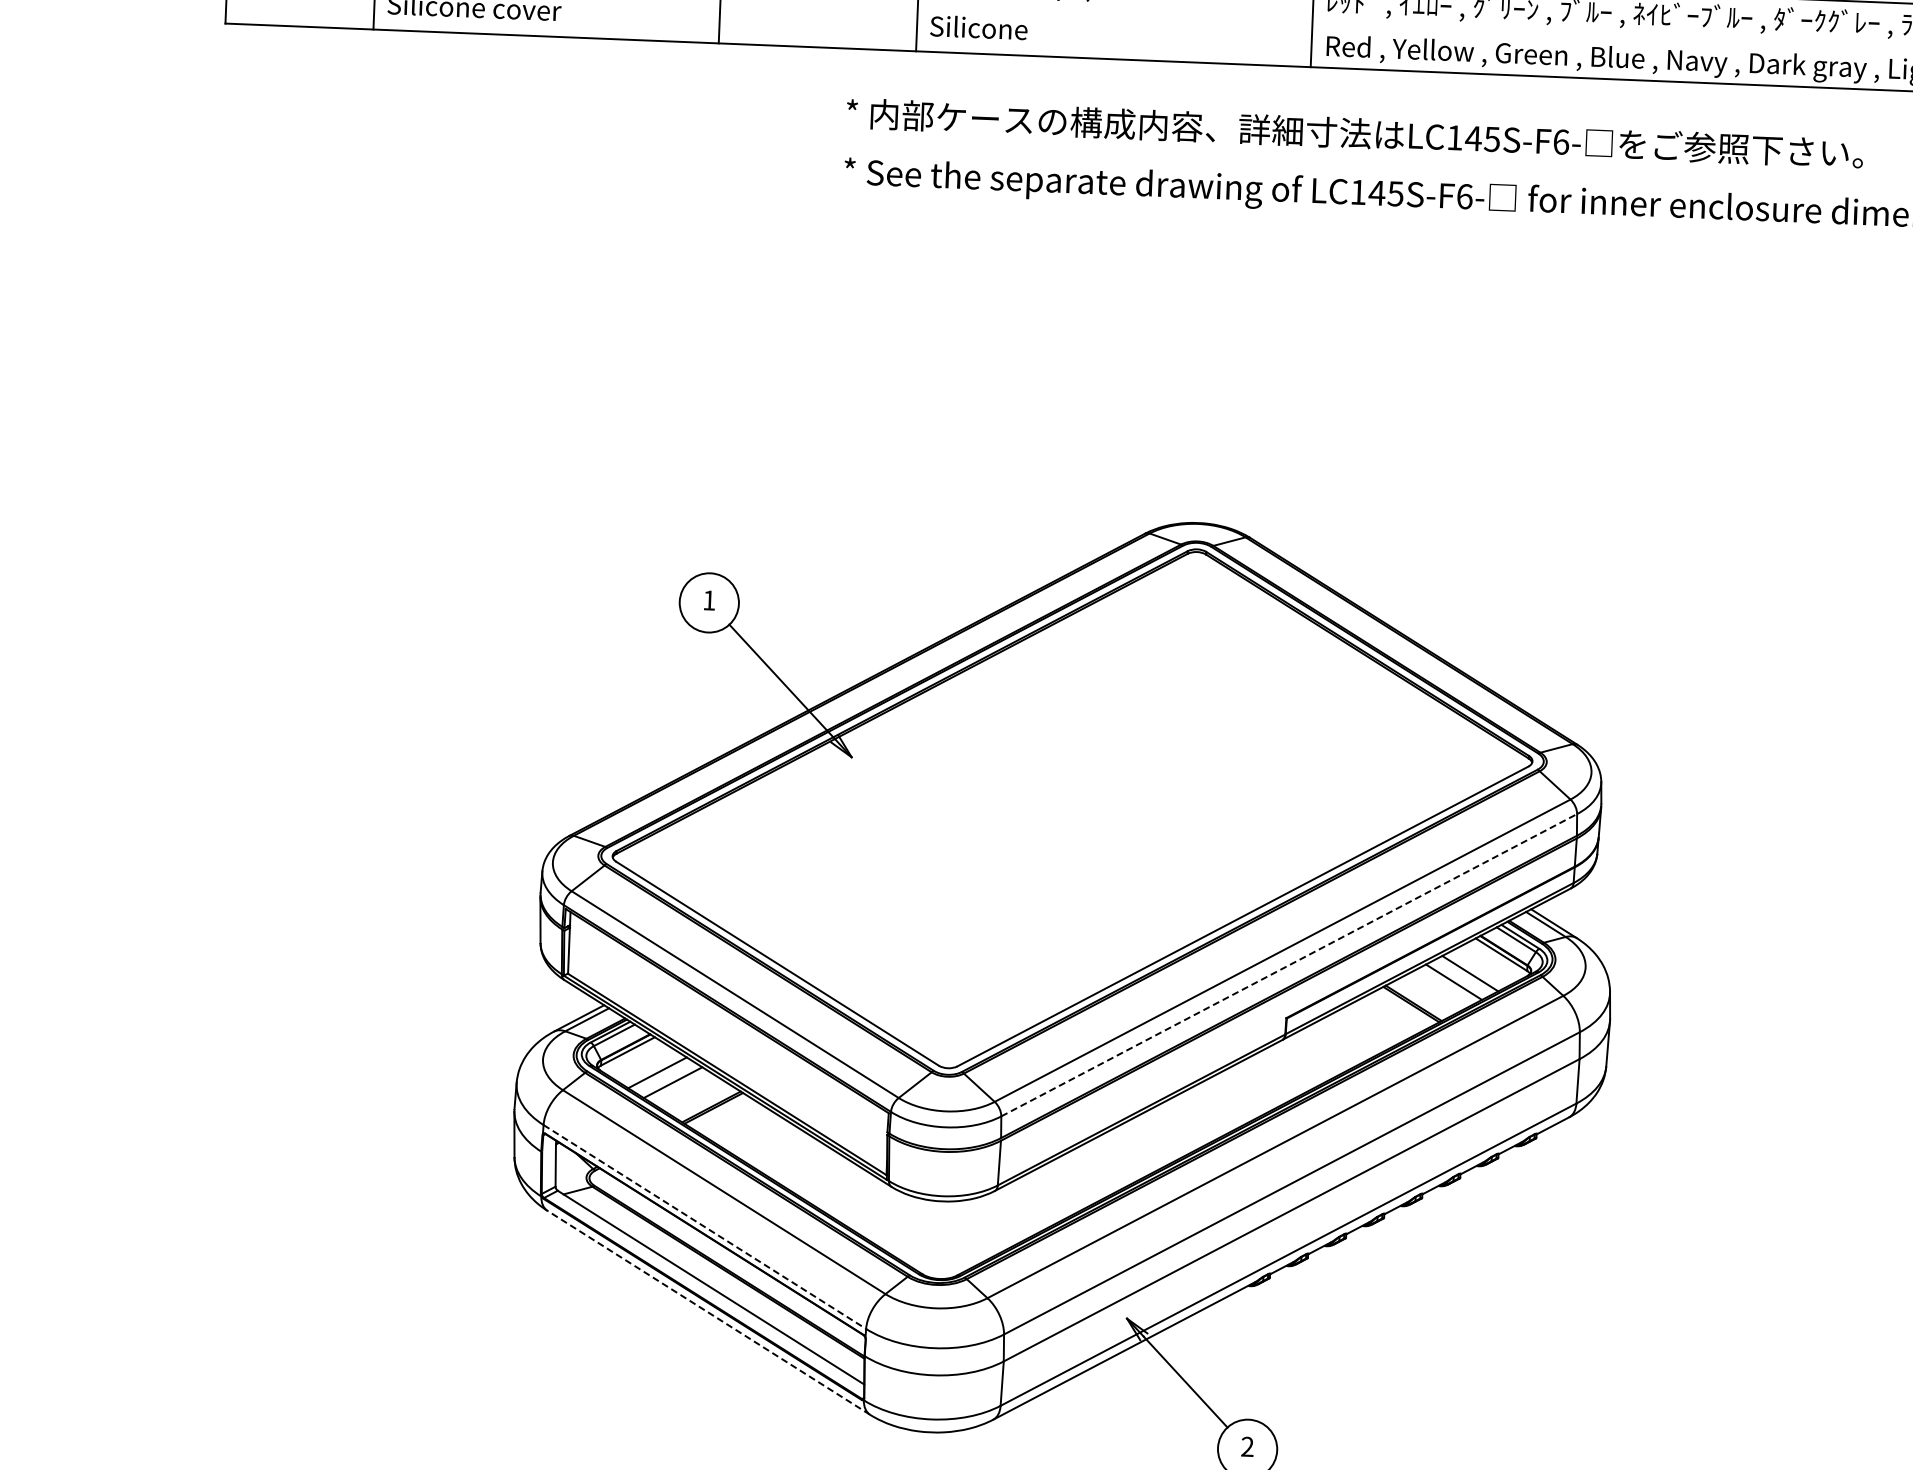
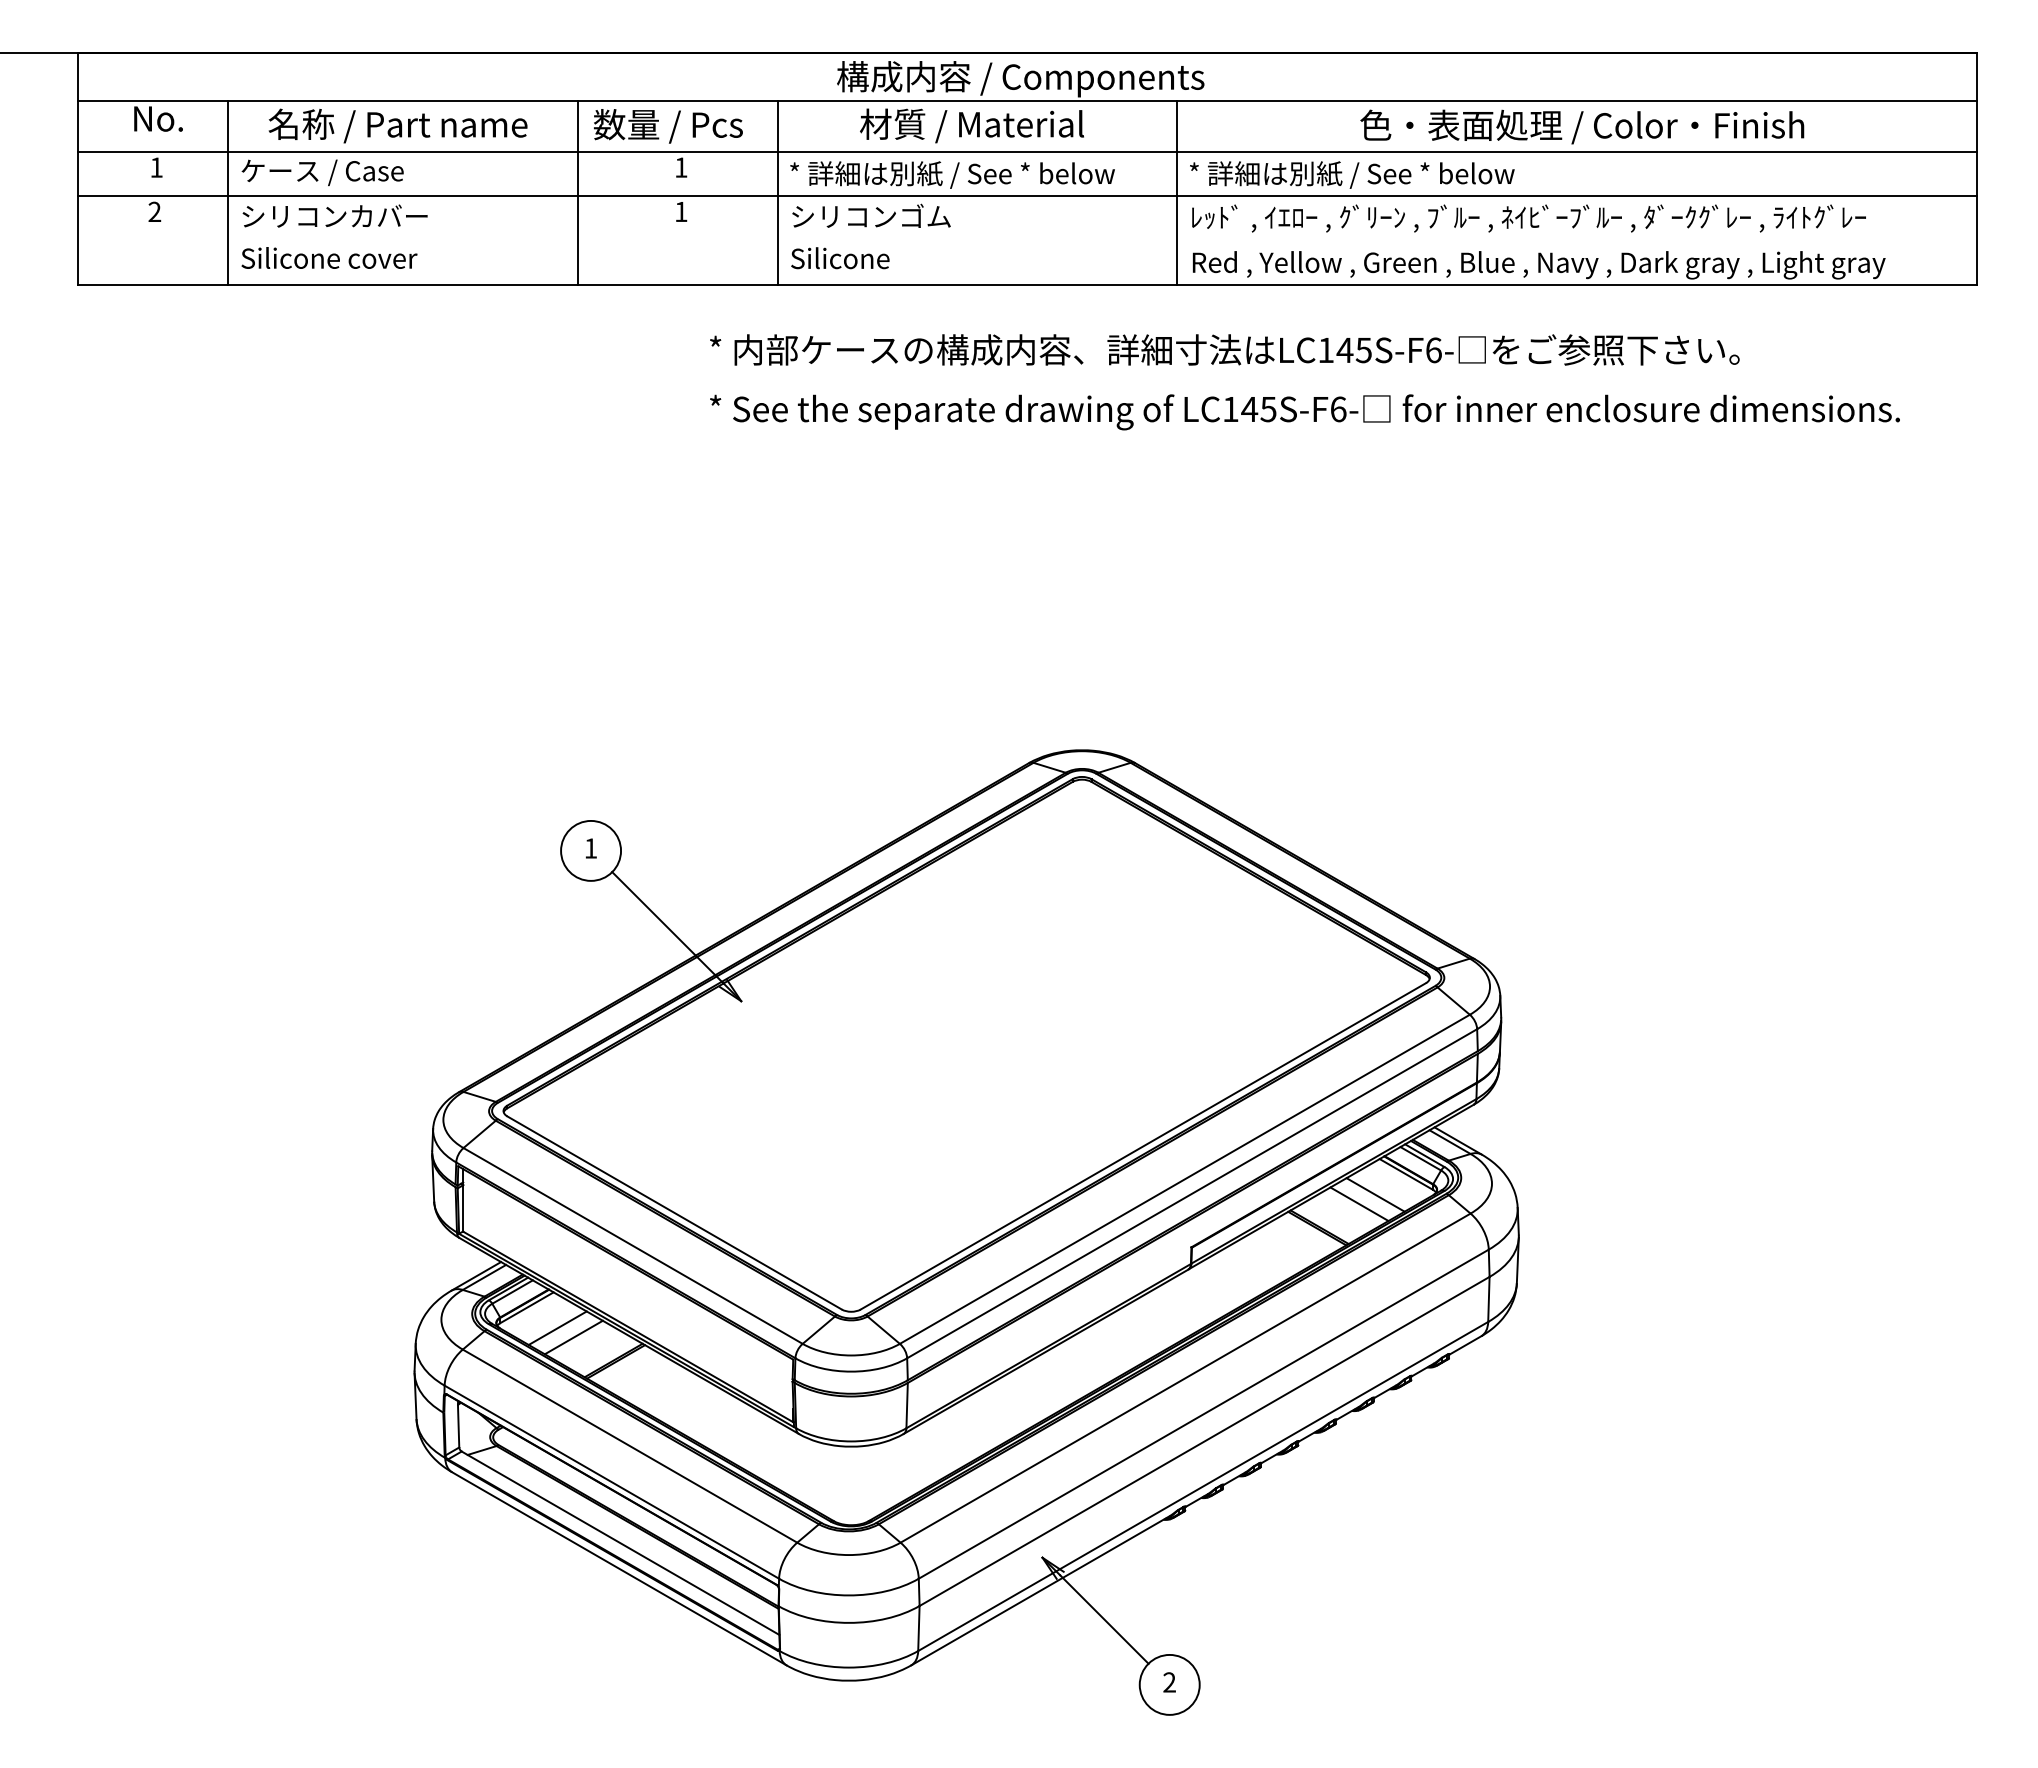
line: (1289, 965) -> (1192, 1193), dashed -> solid
line: (705, 1227) -> (612, 1482), dashed -> solid
line: (707, 1312) -> (618, 1568), dashed -> solid

